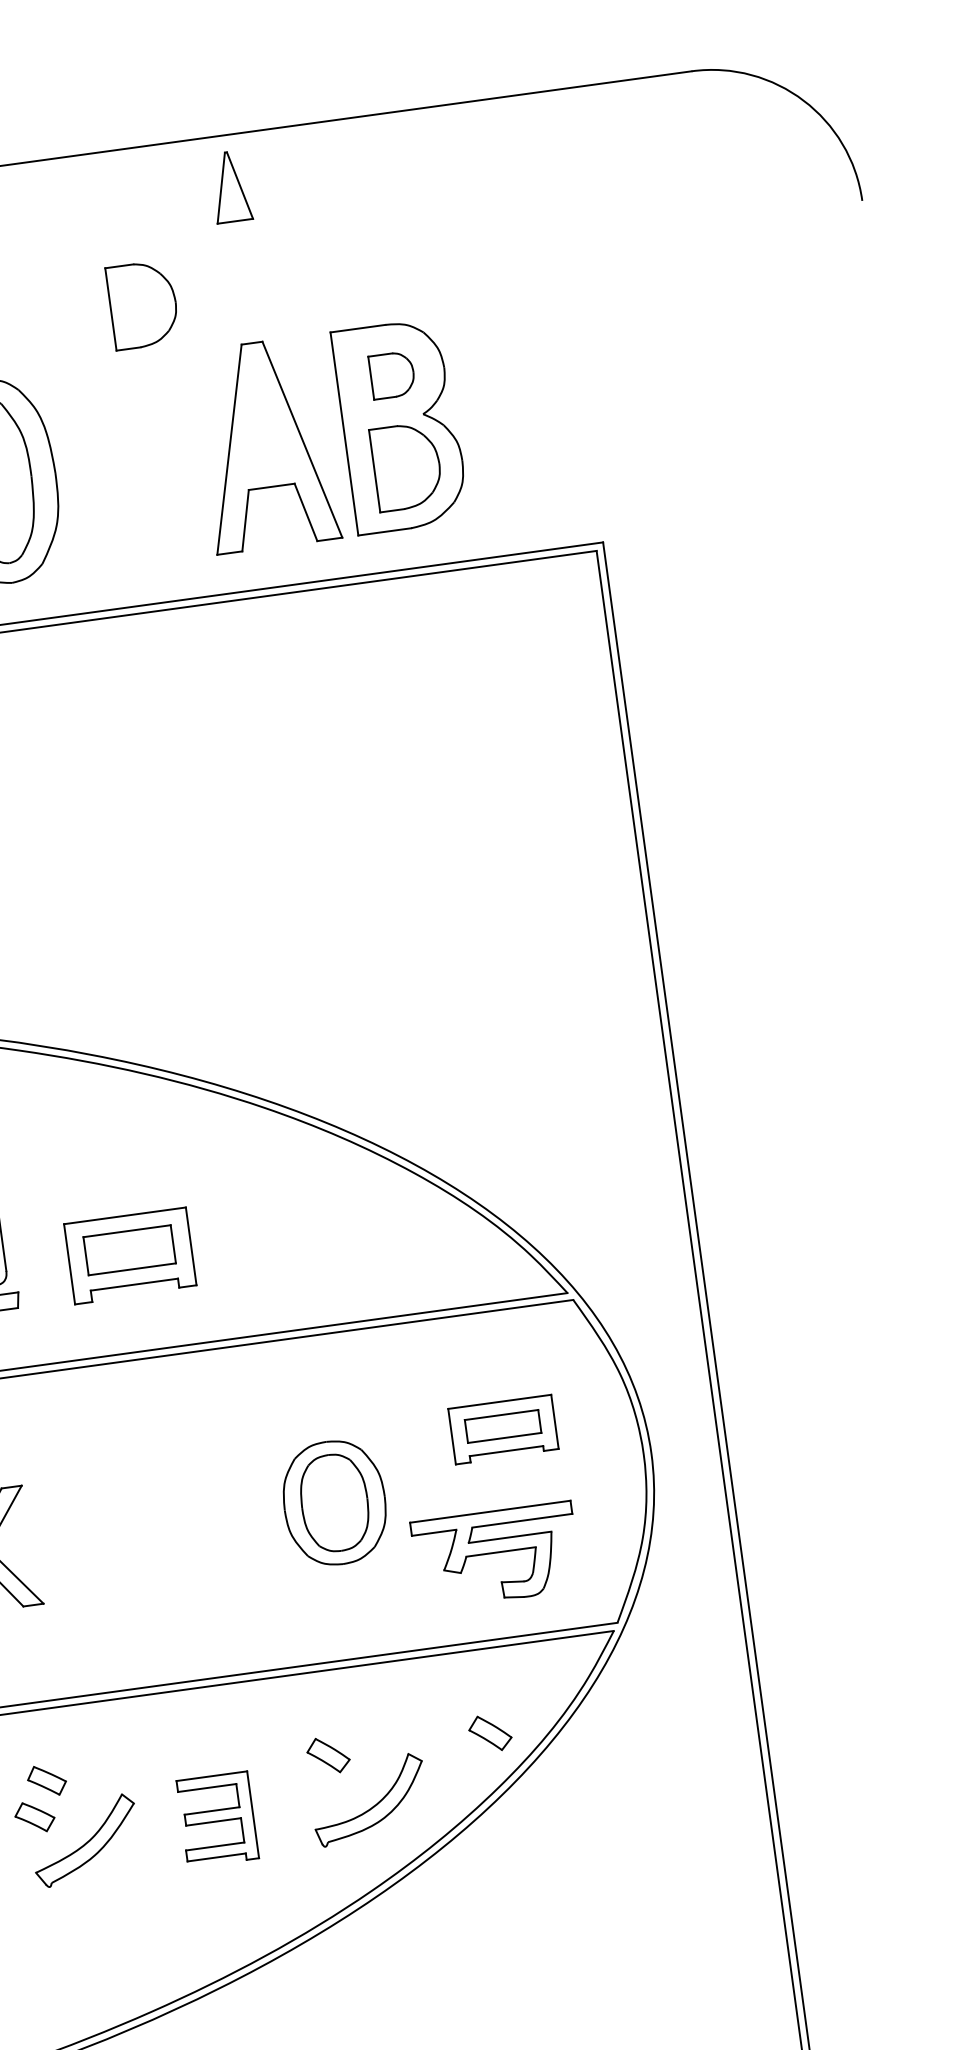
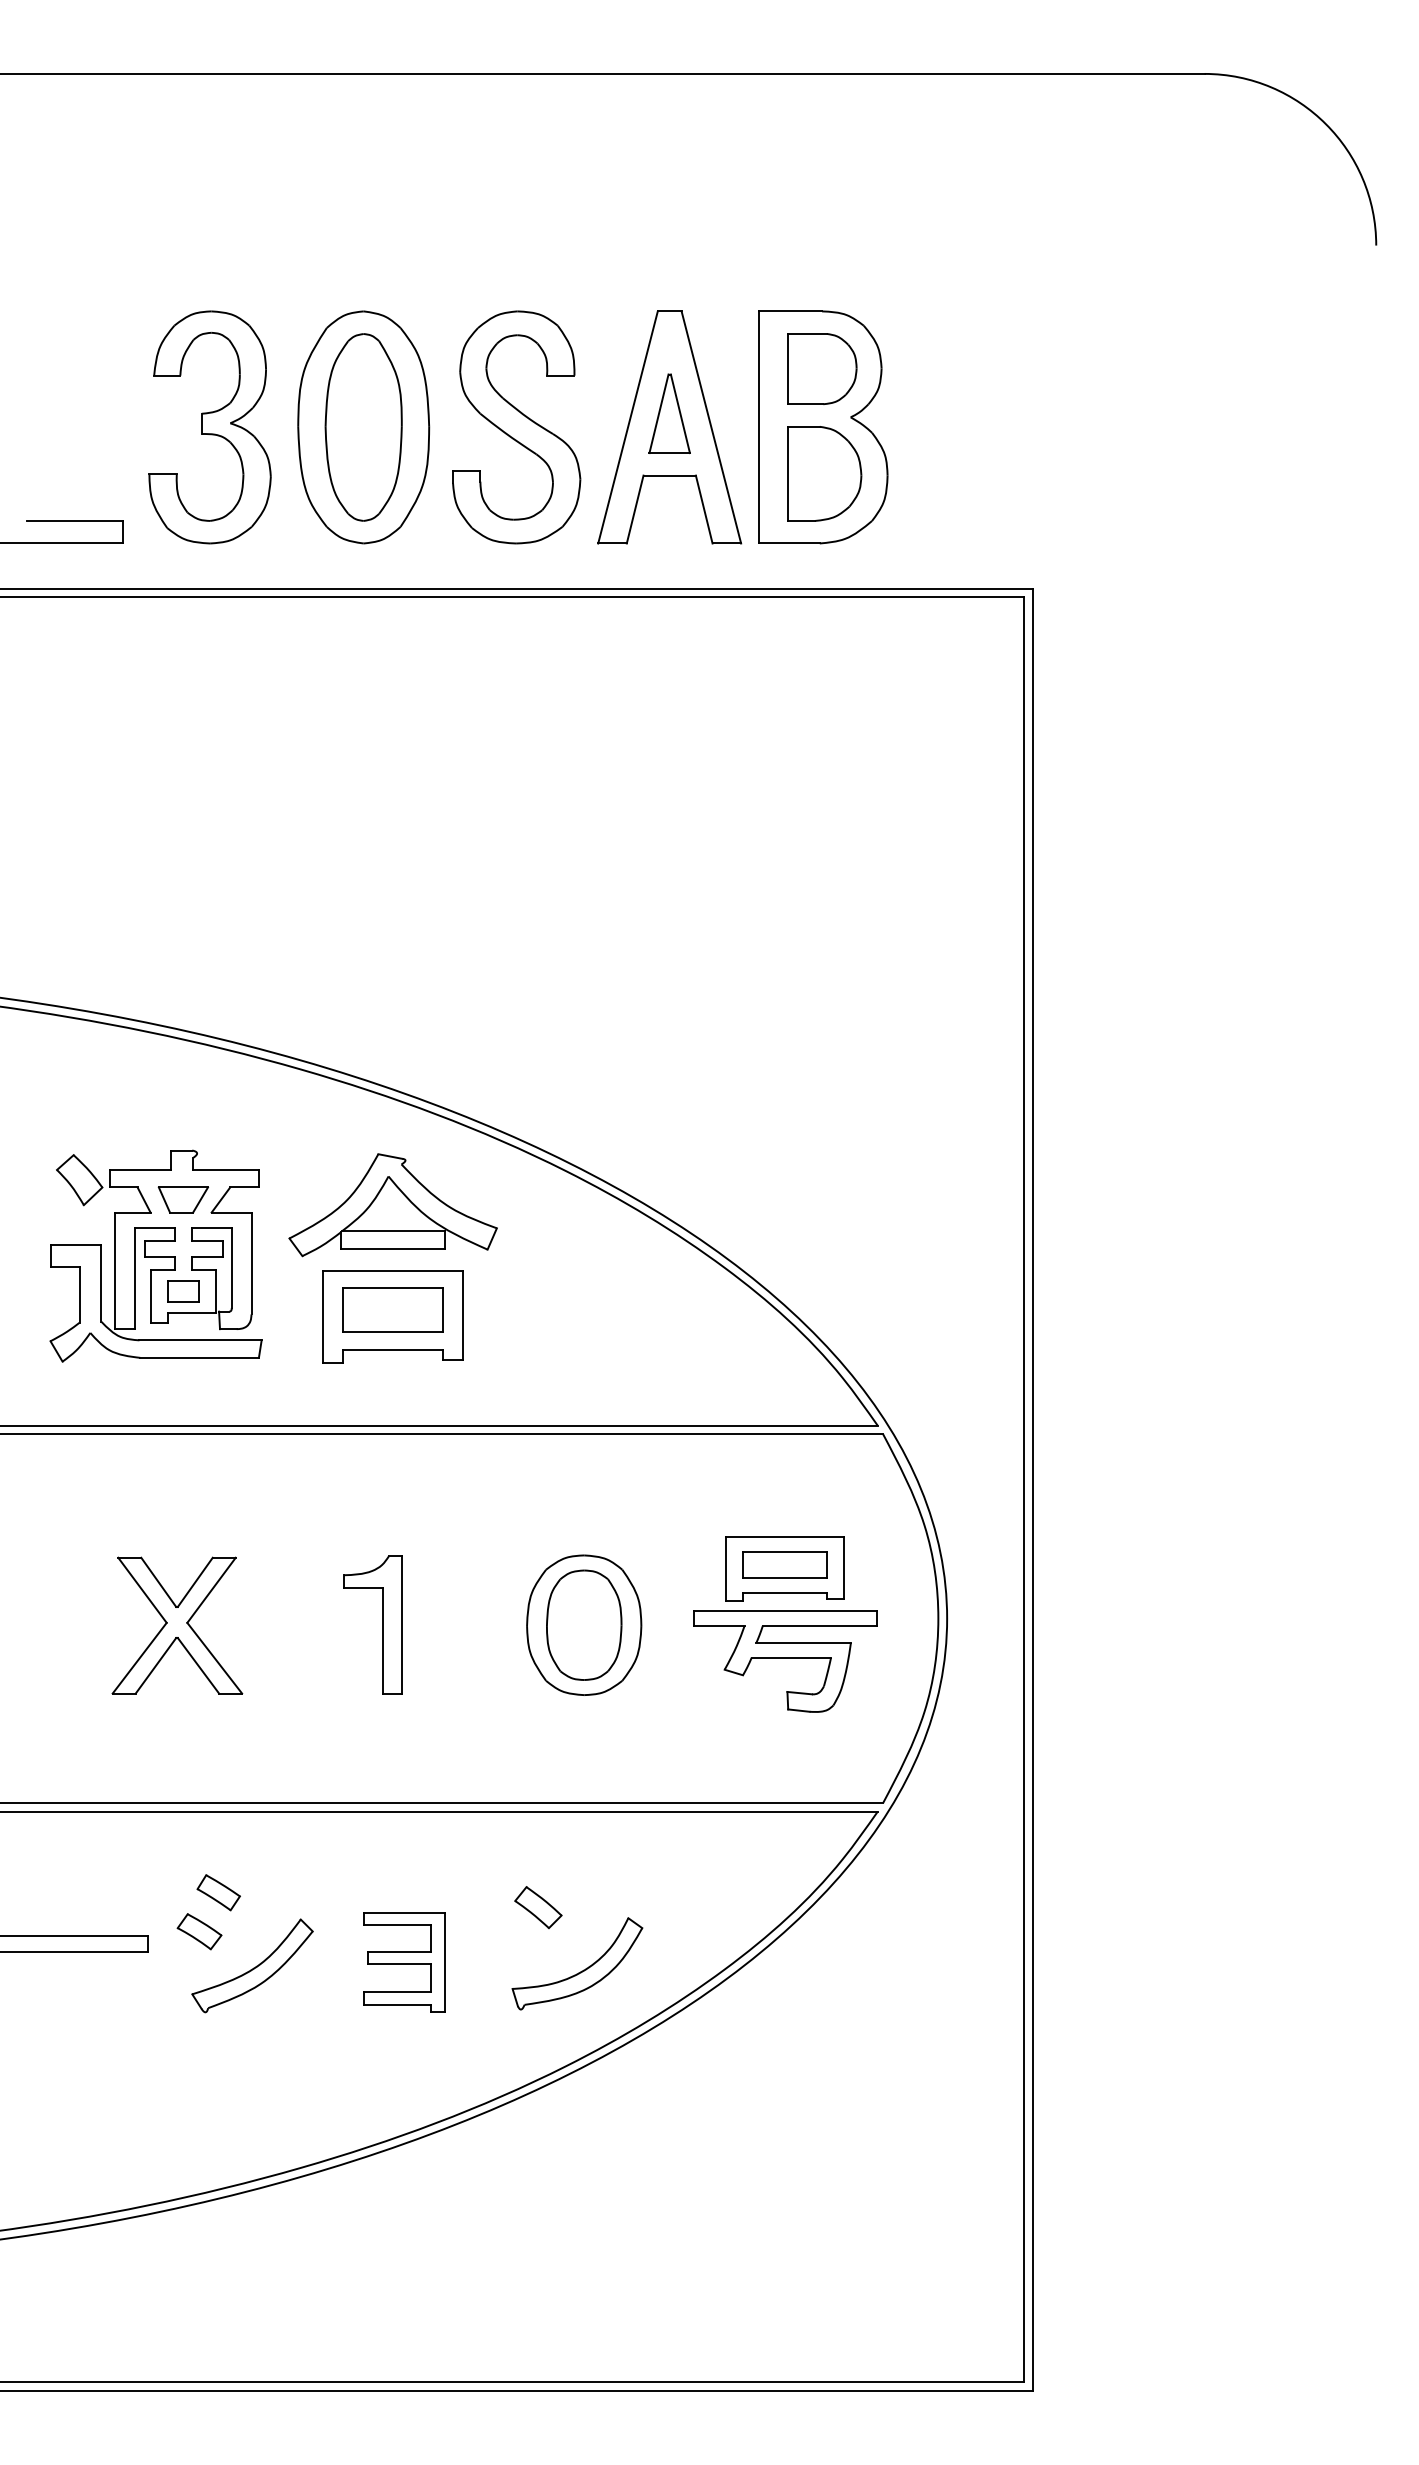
part: (230, 186) -> (669, 413), moved
part: (143, 304) -> (553, 251), removed
part: (392, 374) -> (822, 368), size x1.43
part: (131, 463) -> (516, 427), added
part: (116, 1158) -> (392, 1205), added
part: (158, 1526) -> (382, 1624), added
part: (496, 1555) -> (785, 1661), moved
part: (490, 1733) -> (723, 1907), removed

